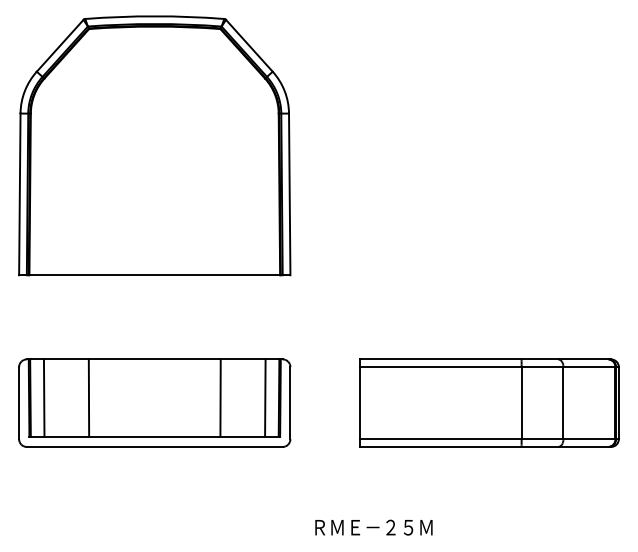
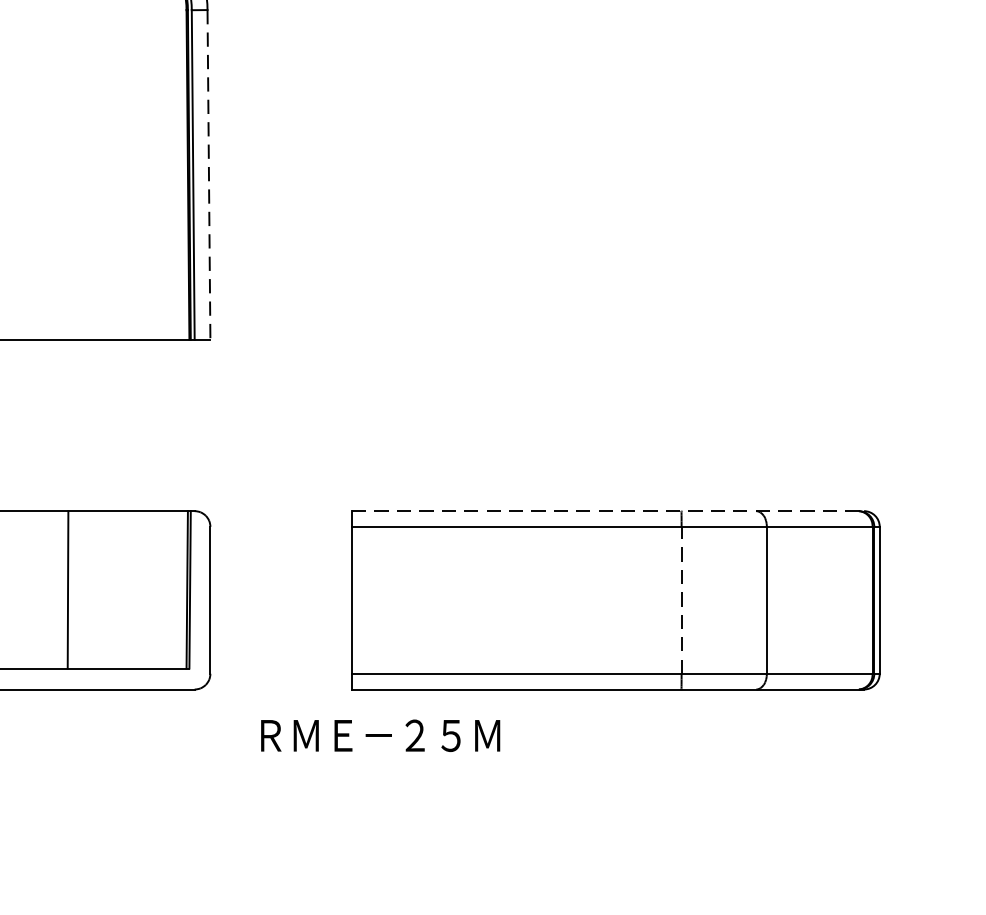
line: (289, 194) -> (208, 175), solid -> dashed
line: (485, 359) -> (607, 511), solid -> dashed
line: (265, 397) -> (159, 588), removed
line: (521, 402) -> (681, 598), solid -> dashed
text: (373, 527) -> (379, 735), moved

